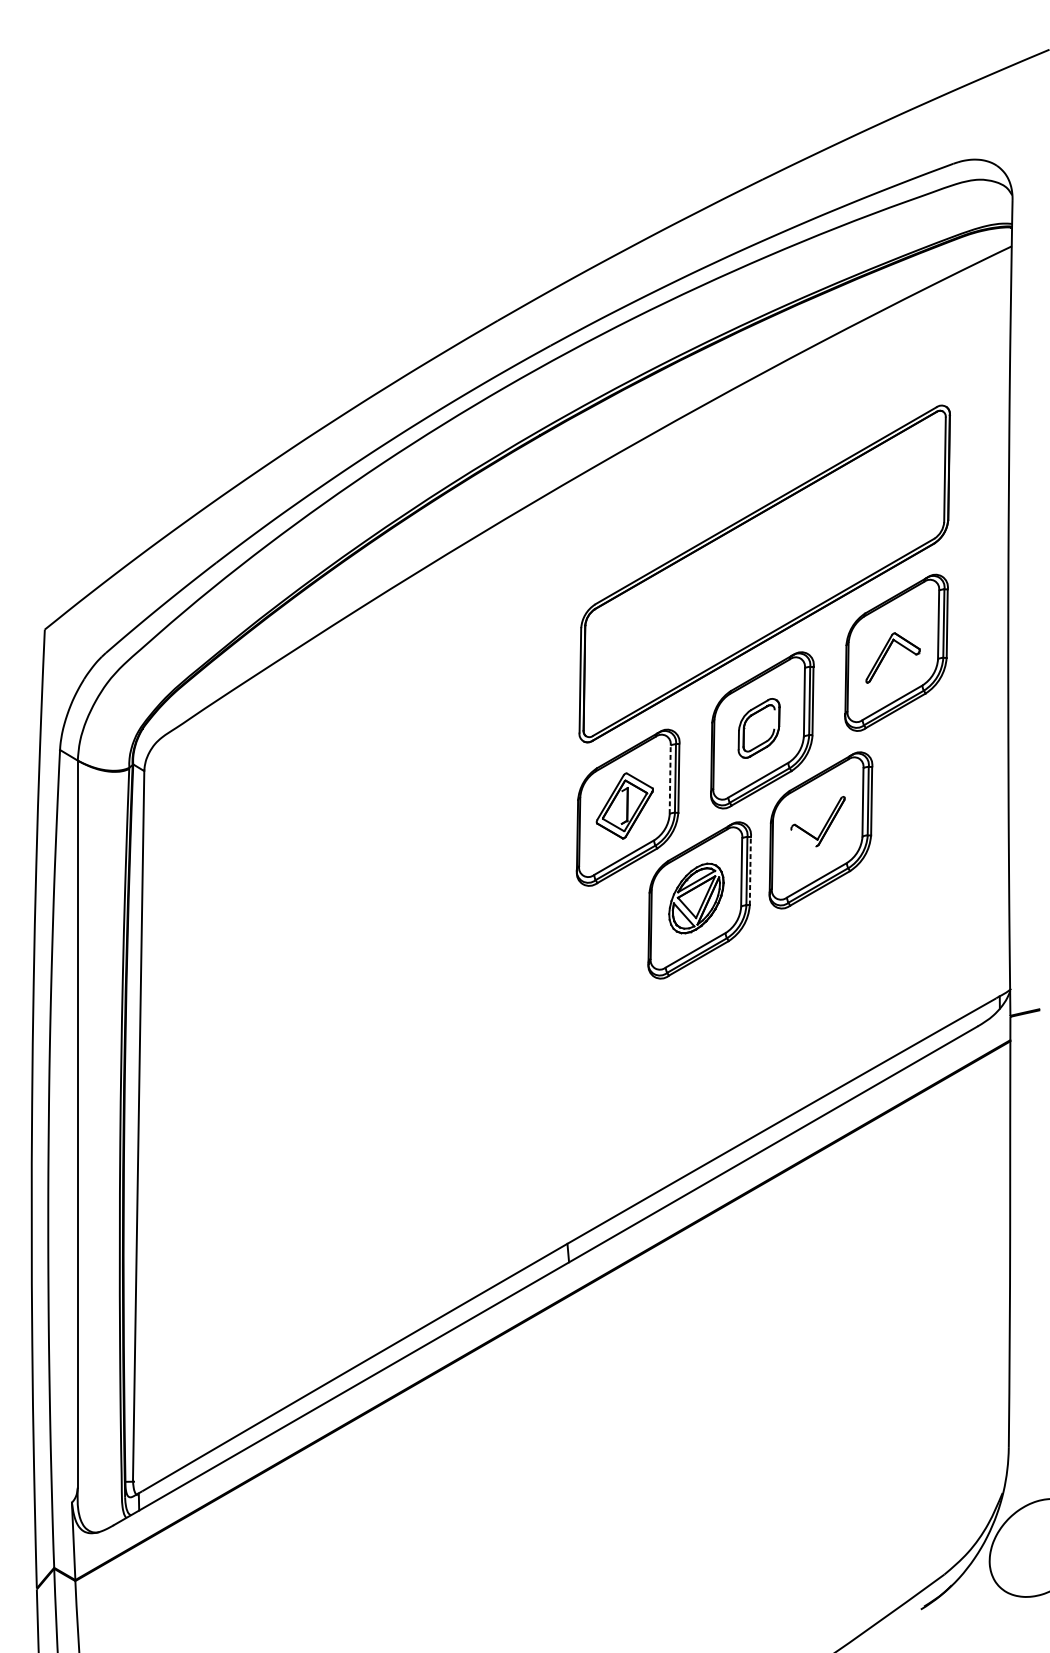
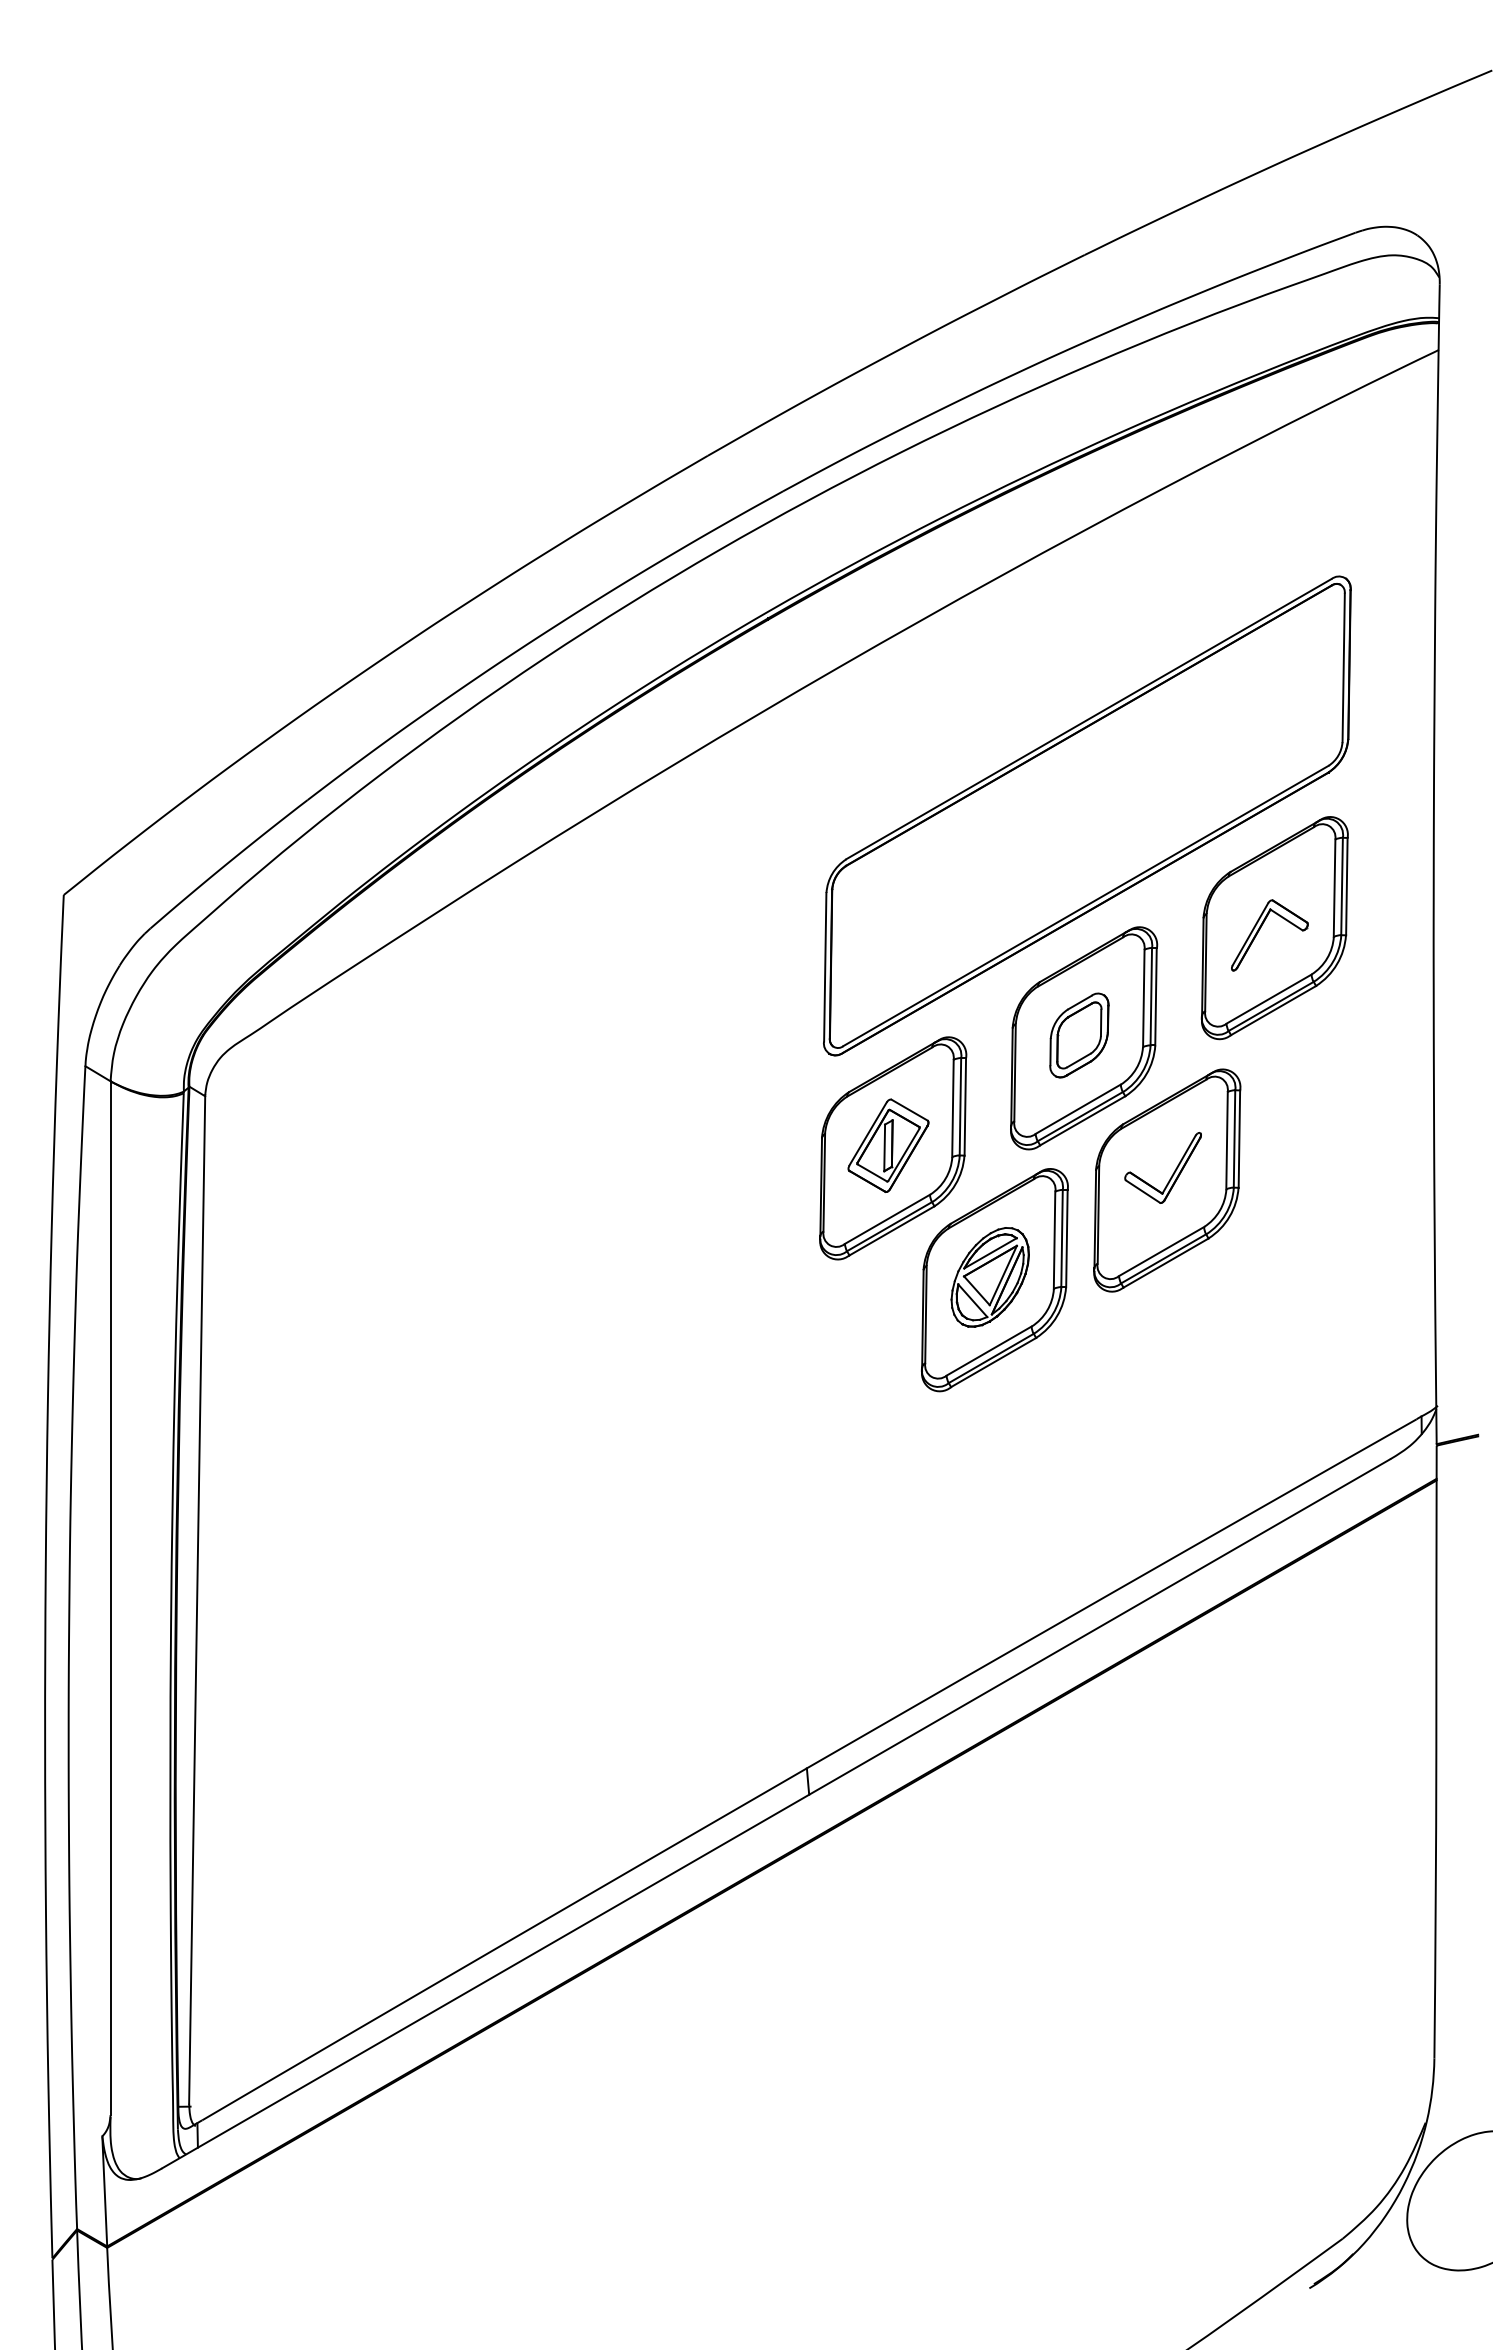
line: (773, 719) -> (1100, 1022), added
line: (669, 779) -> (952, 1108), dashed -> solid
line: (622, 807) -> (884, 1147), added
line: (803, 838) -> (1142, 1191), added
line: (750, 871) -> (1066, 1238), dashed -> solid

